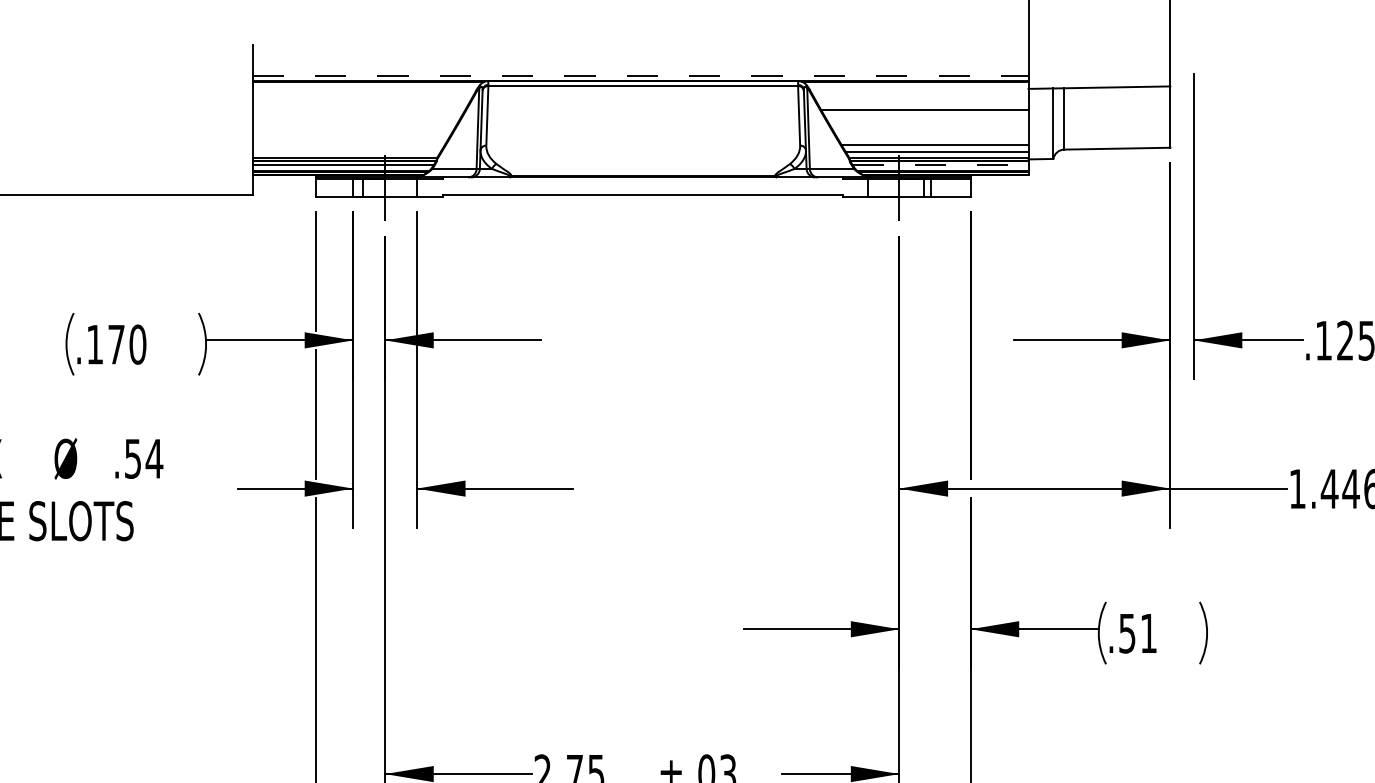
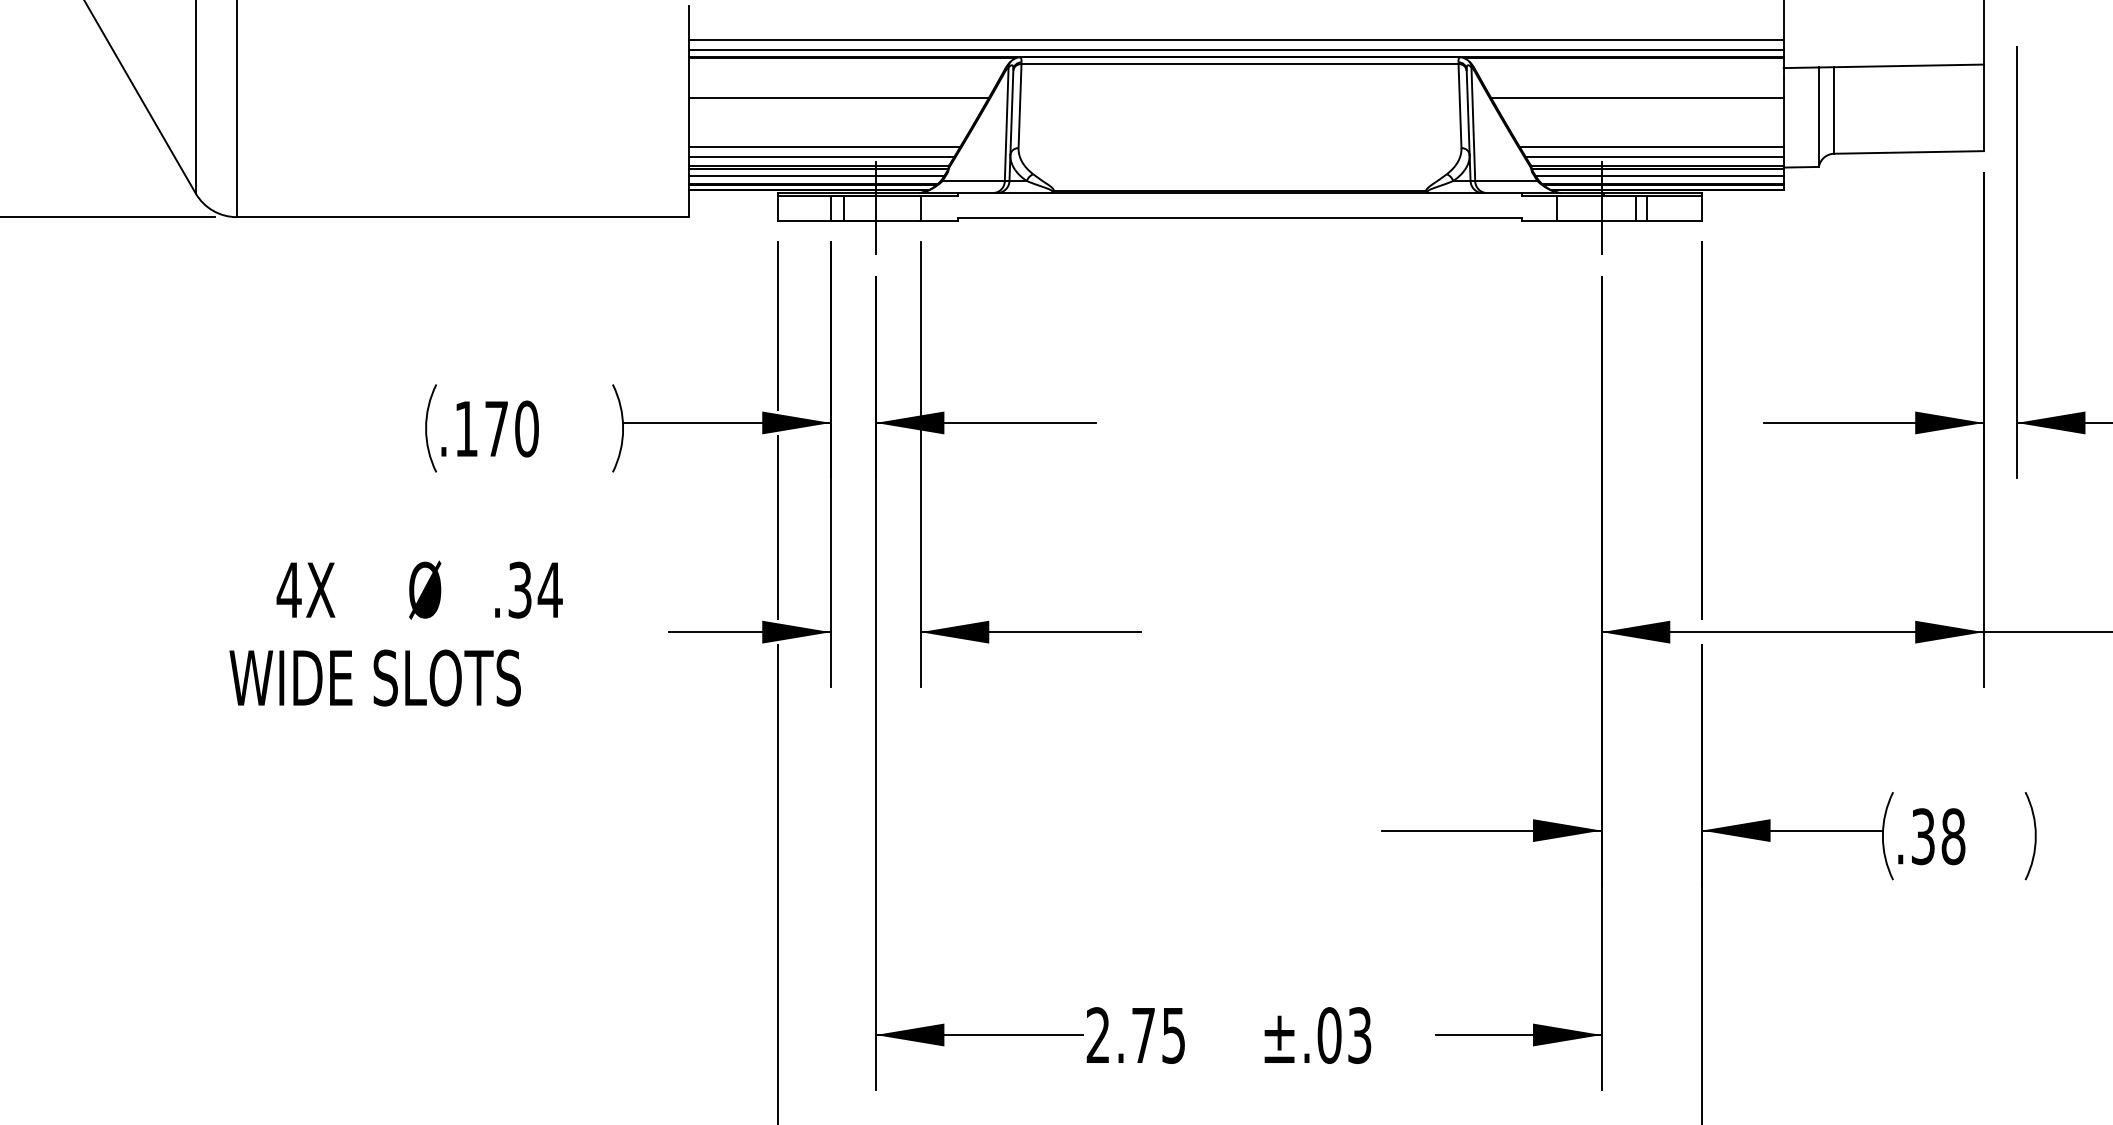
line: (640, 68) -> (1235, 39), added
line: (640, 75) -> (1236, 49), dashed -> solid
line: (358, 110) -> (838, 98), added
line: (348, 144) -> (824, 146), added
line: (346, 152) -> (821, 157), added
line: (941, 165) -> (1660, 175), dashed -> solid
text: (133, 458) -> (520, 589), .54 -> .34
text: (1138, 633) -> (1938, 836), .51 -> .38

